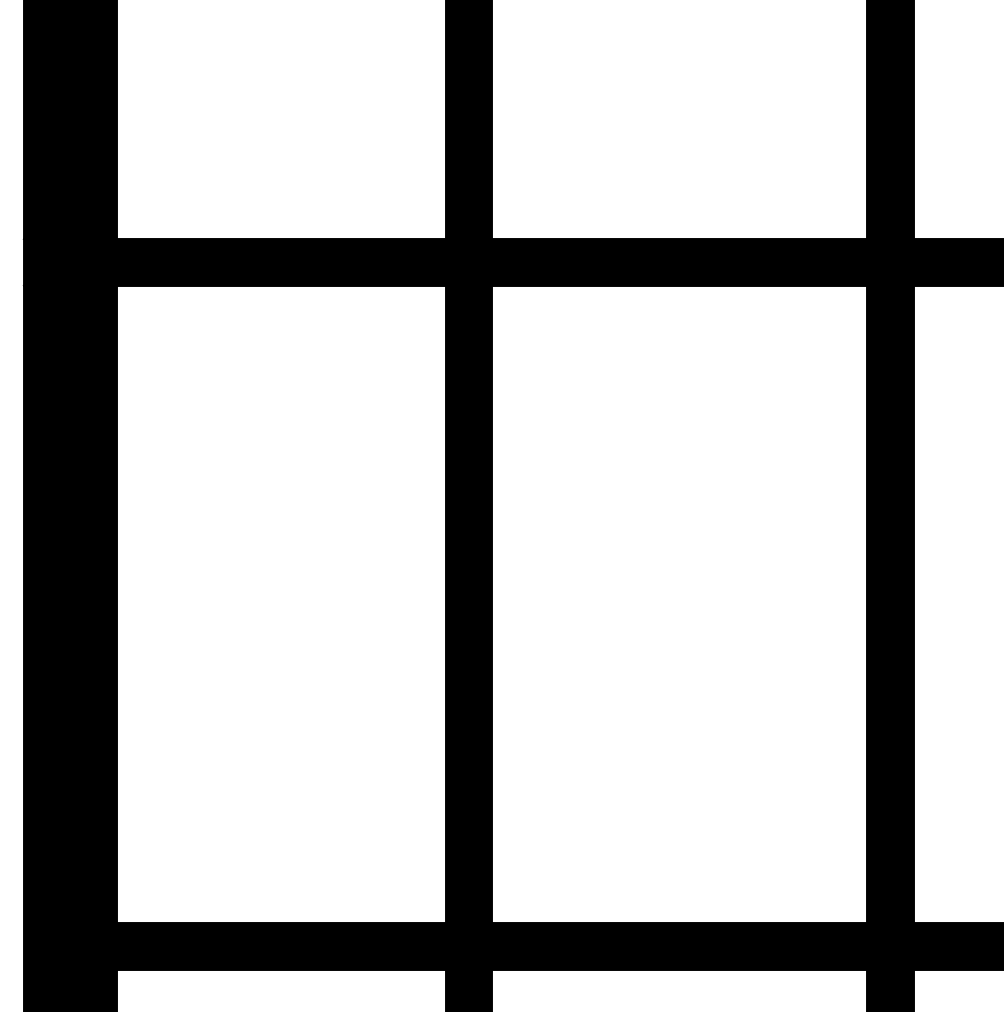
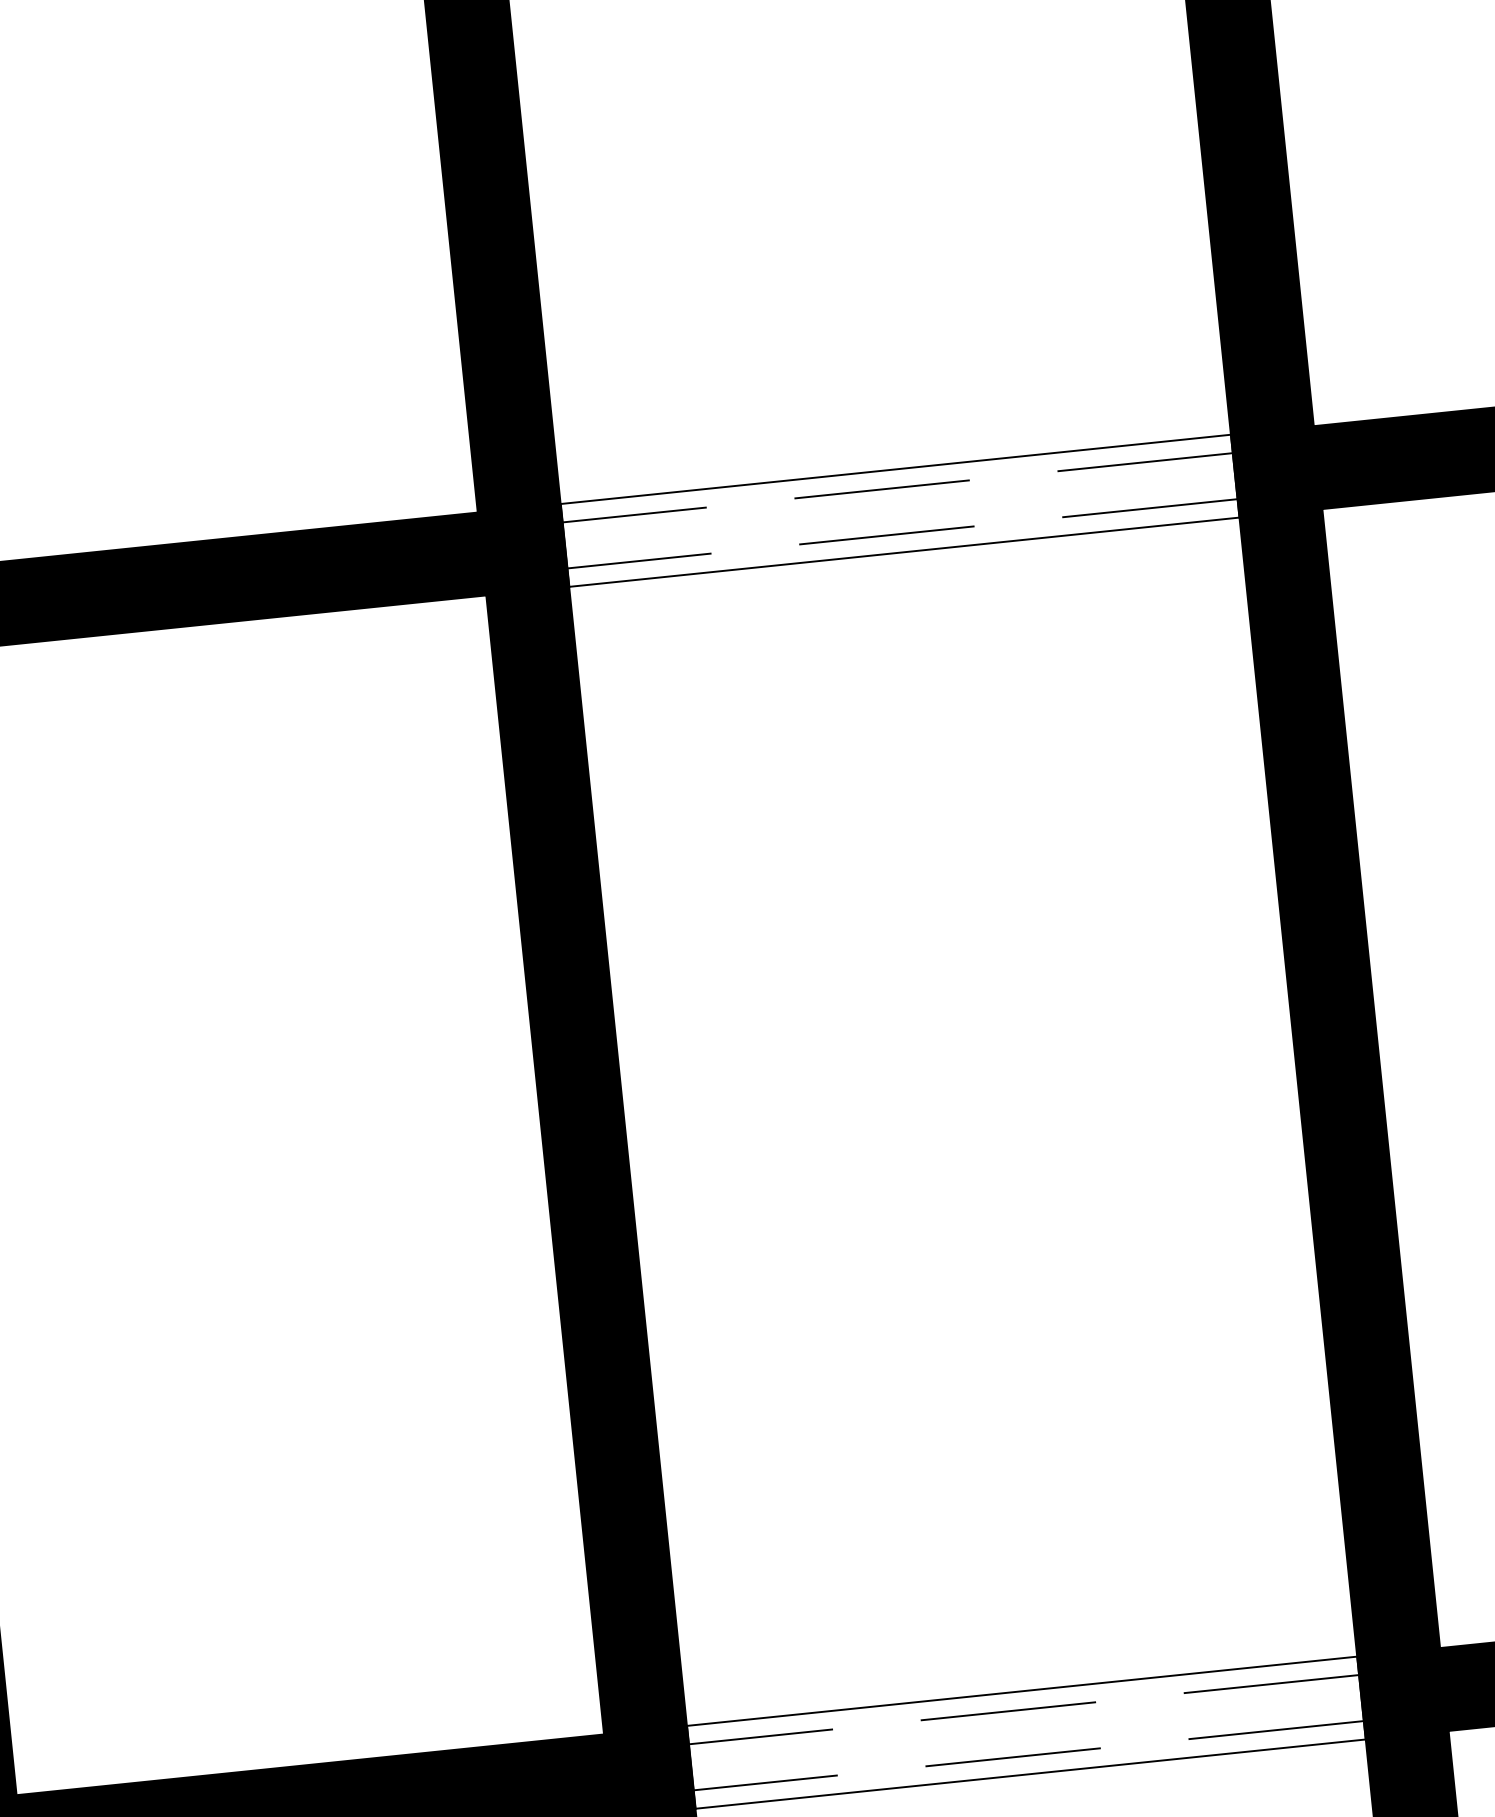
fill: (679, 262) -> (899, 511), removed
fill: (679, 946) -> (1025, 1732), removed

